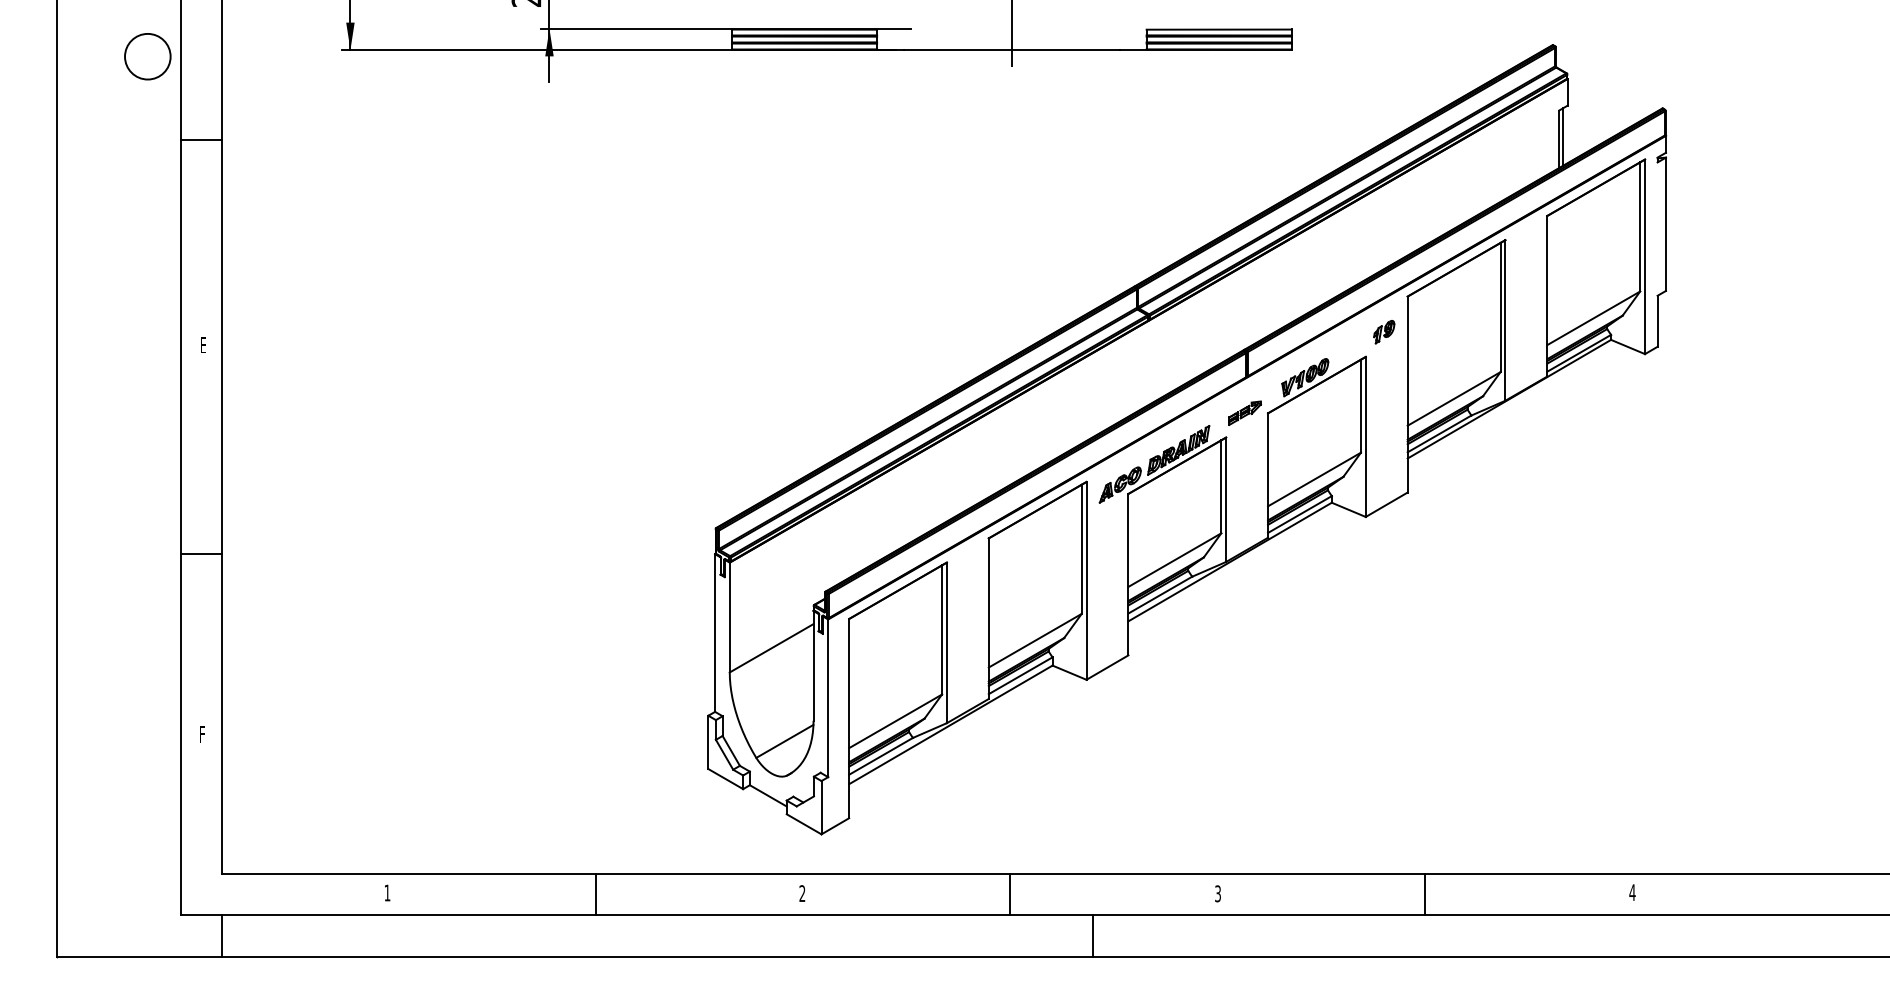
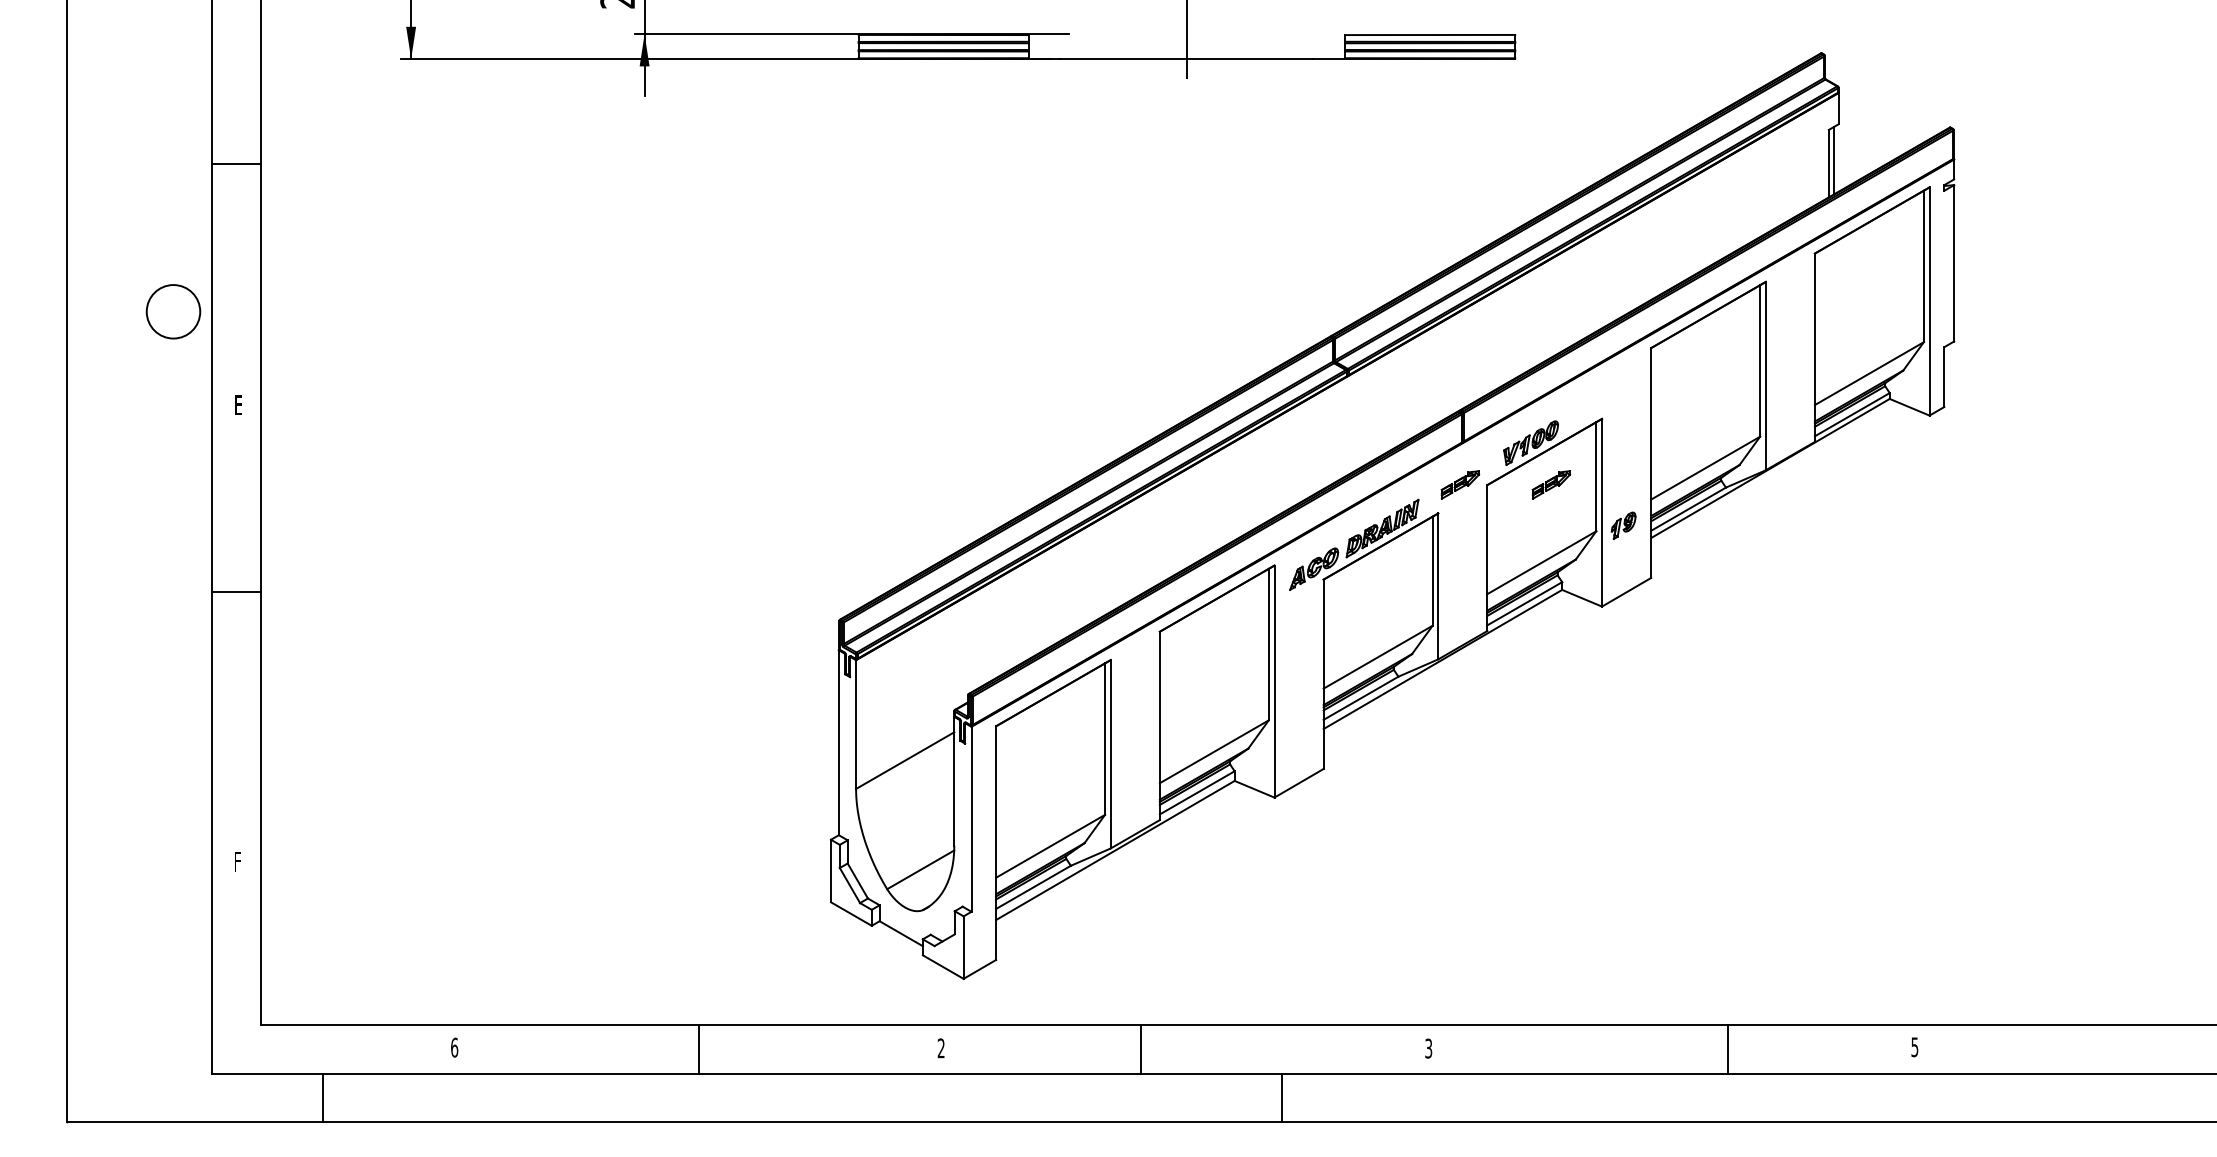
circle: (147, 56) -> (173, 311), moved
part: (1384, 331) -> (1623, 525), moved
part: (1322, 412) -> (1551, 484), added
line: (201, 554) -> (236, 592), moved
text: (387, 892) -> (454, 1047), 1 -> 6
text: (1632, 892) -> (1914, 1047), 4 -> 5
line: (1010, 893) -> (1141, 1048), moved
line: (1425, 893) -> (1727, 1048), moved
line: (222, 935) -> (323, 1097), moved

